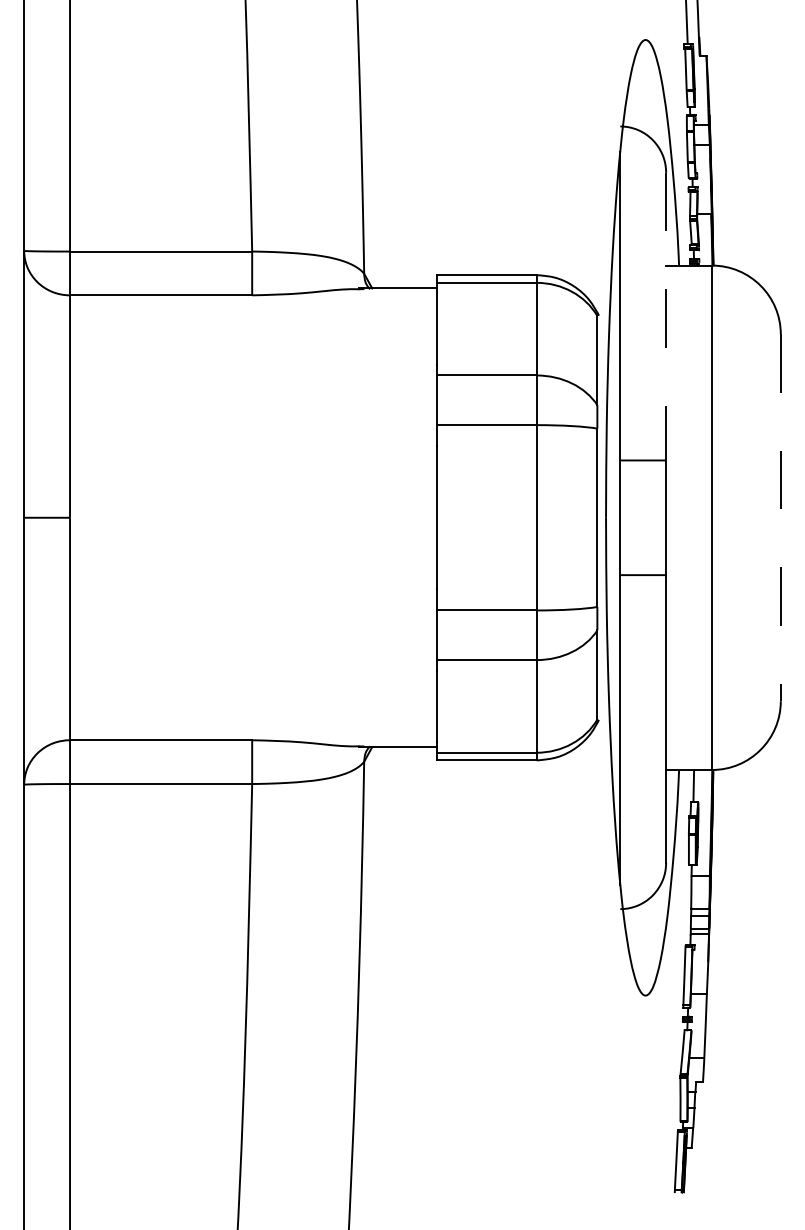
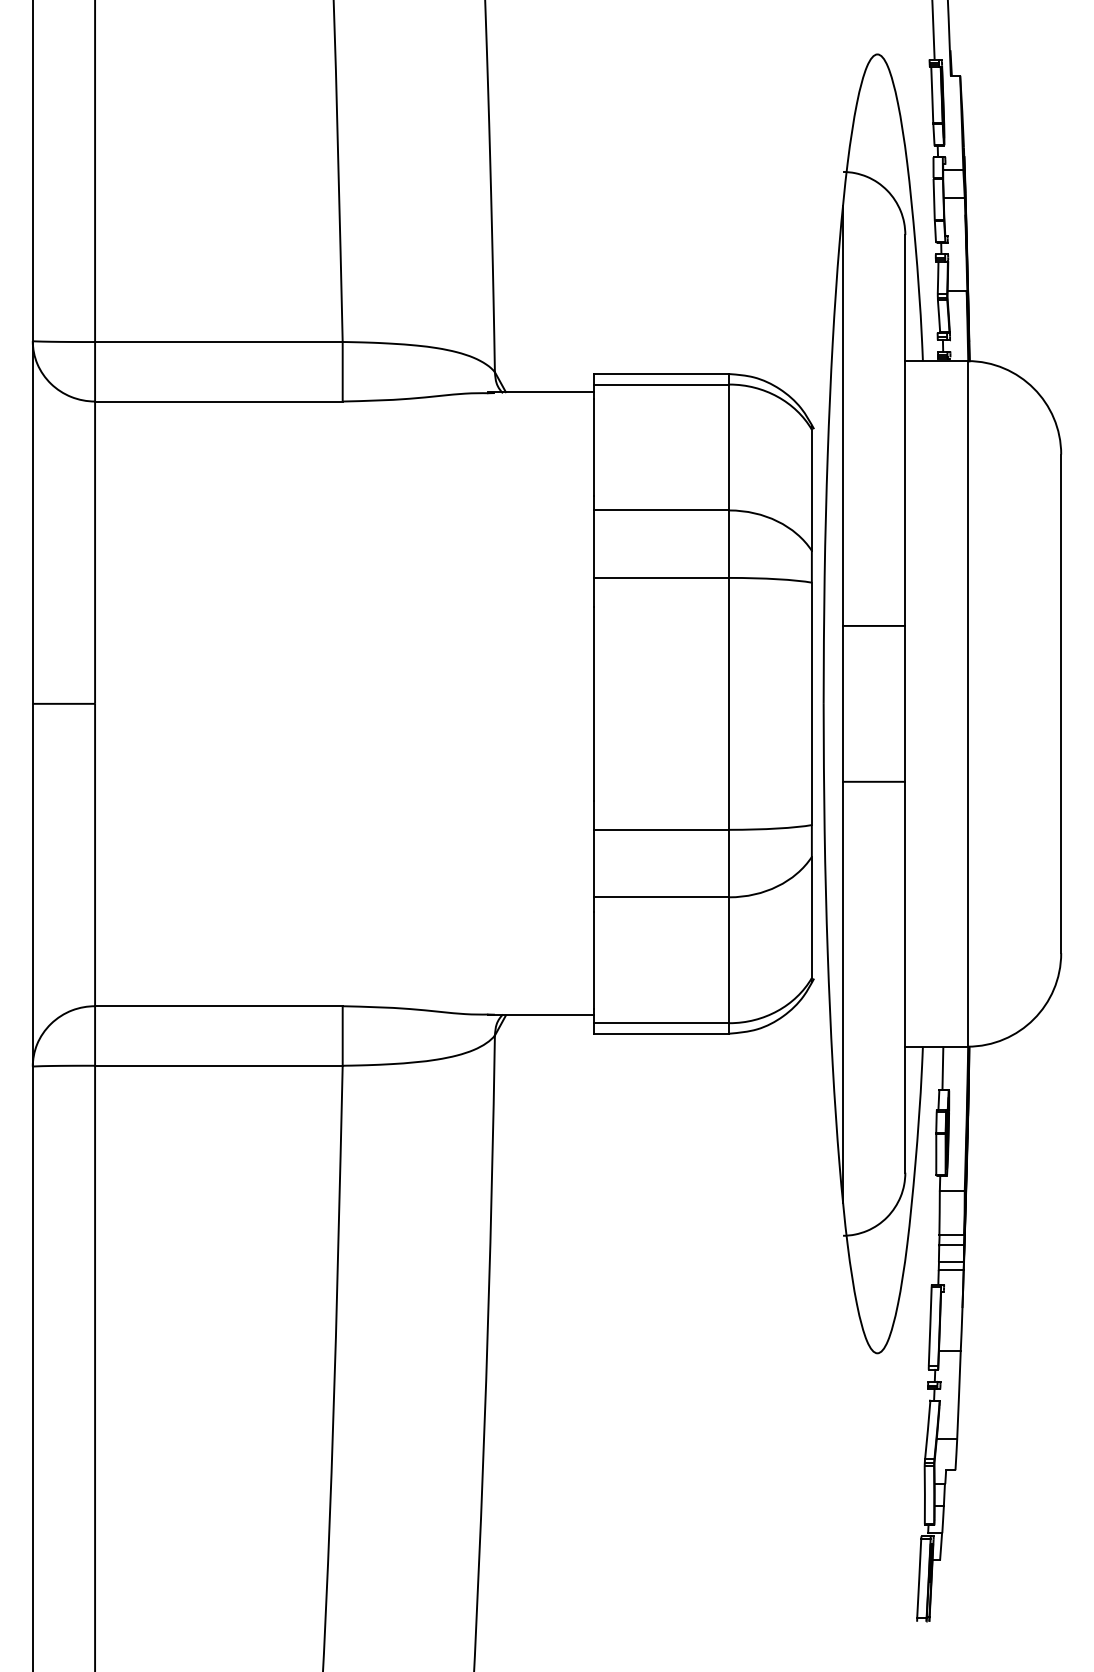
line: (666, 316) -> (905, 430), dashed -> solid
line: (780, 518) -> (1060, 704), dashed -> solid

